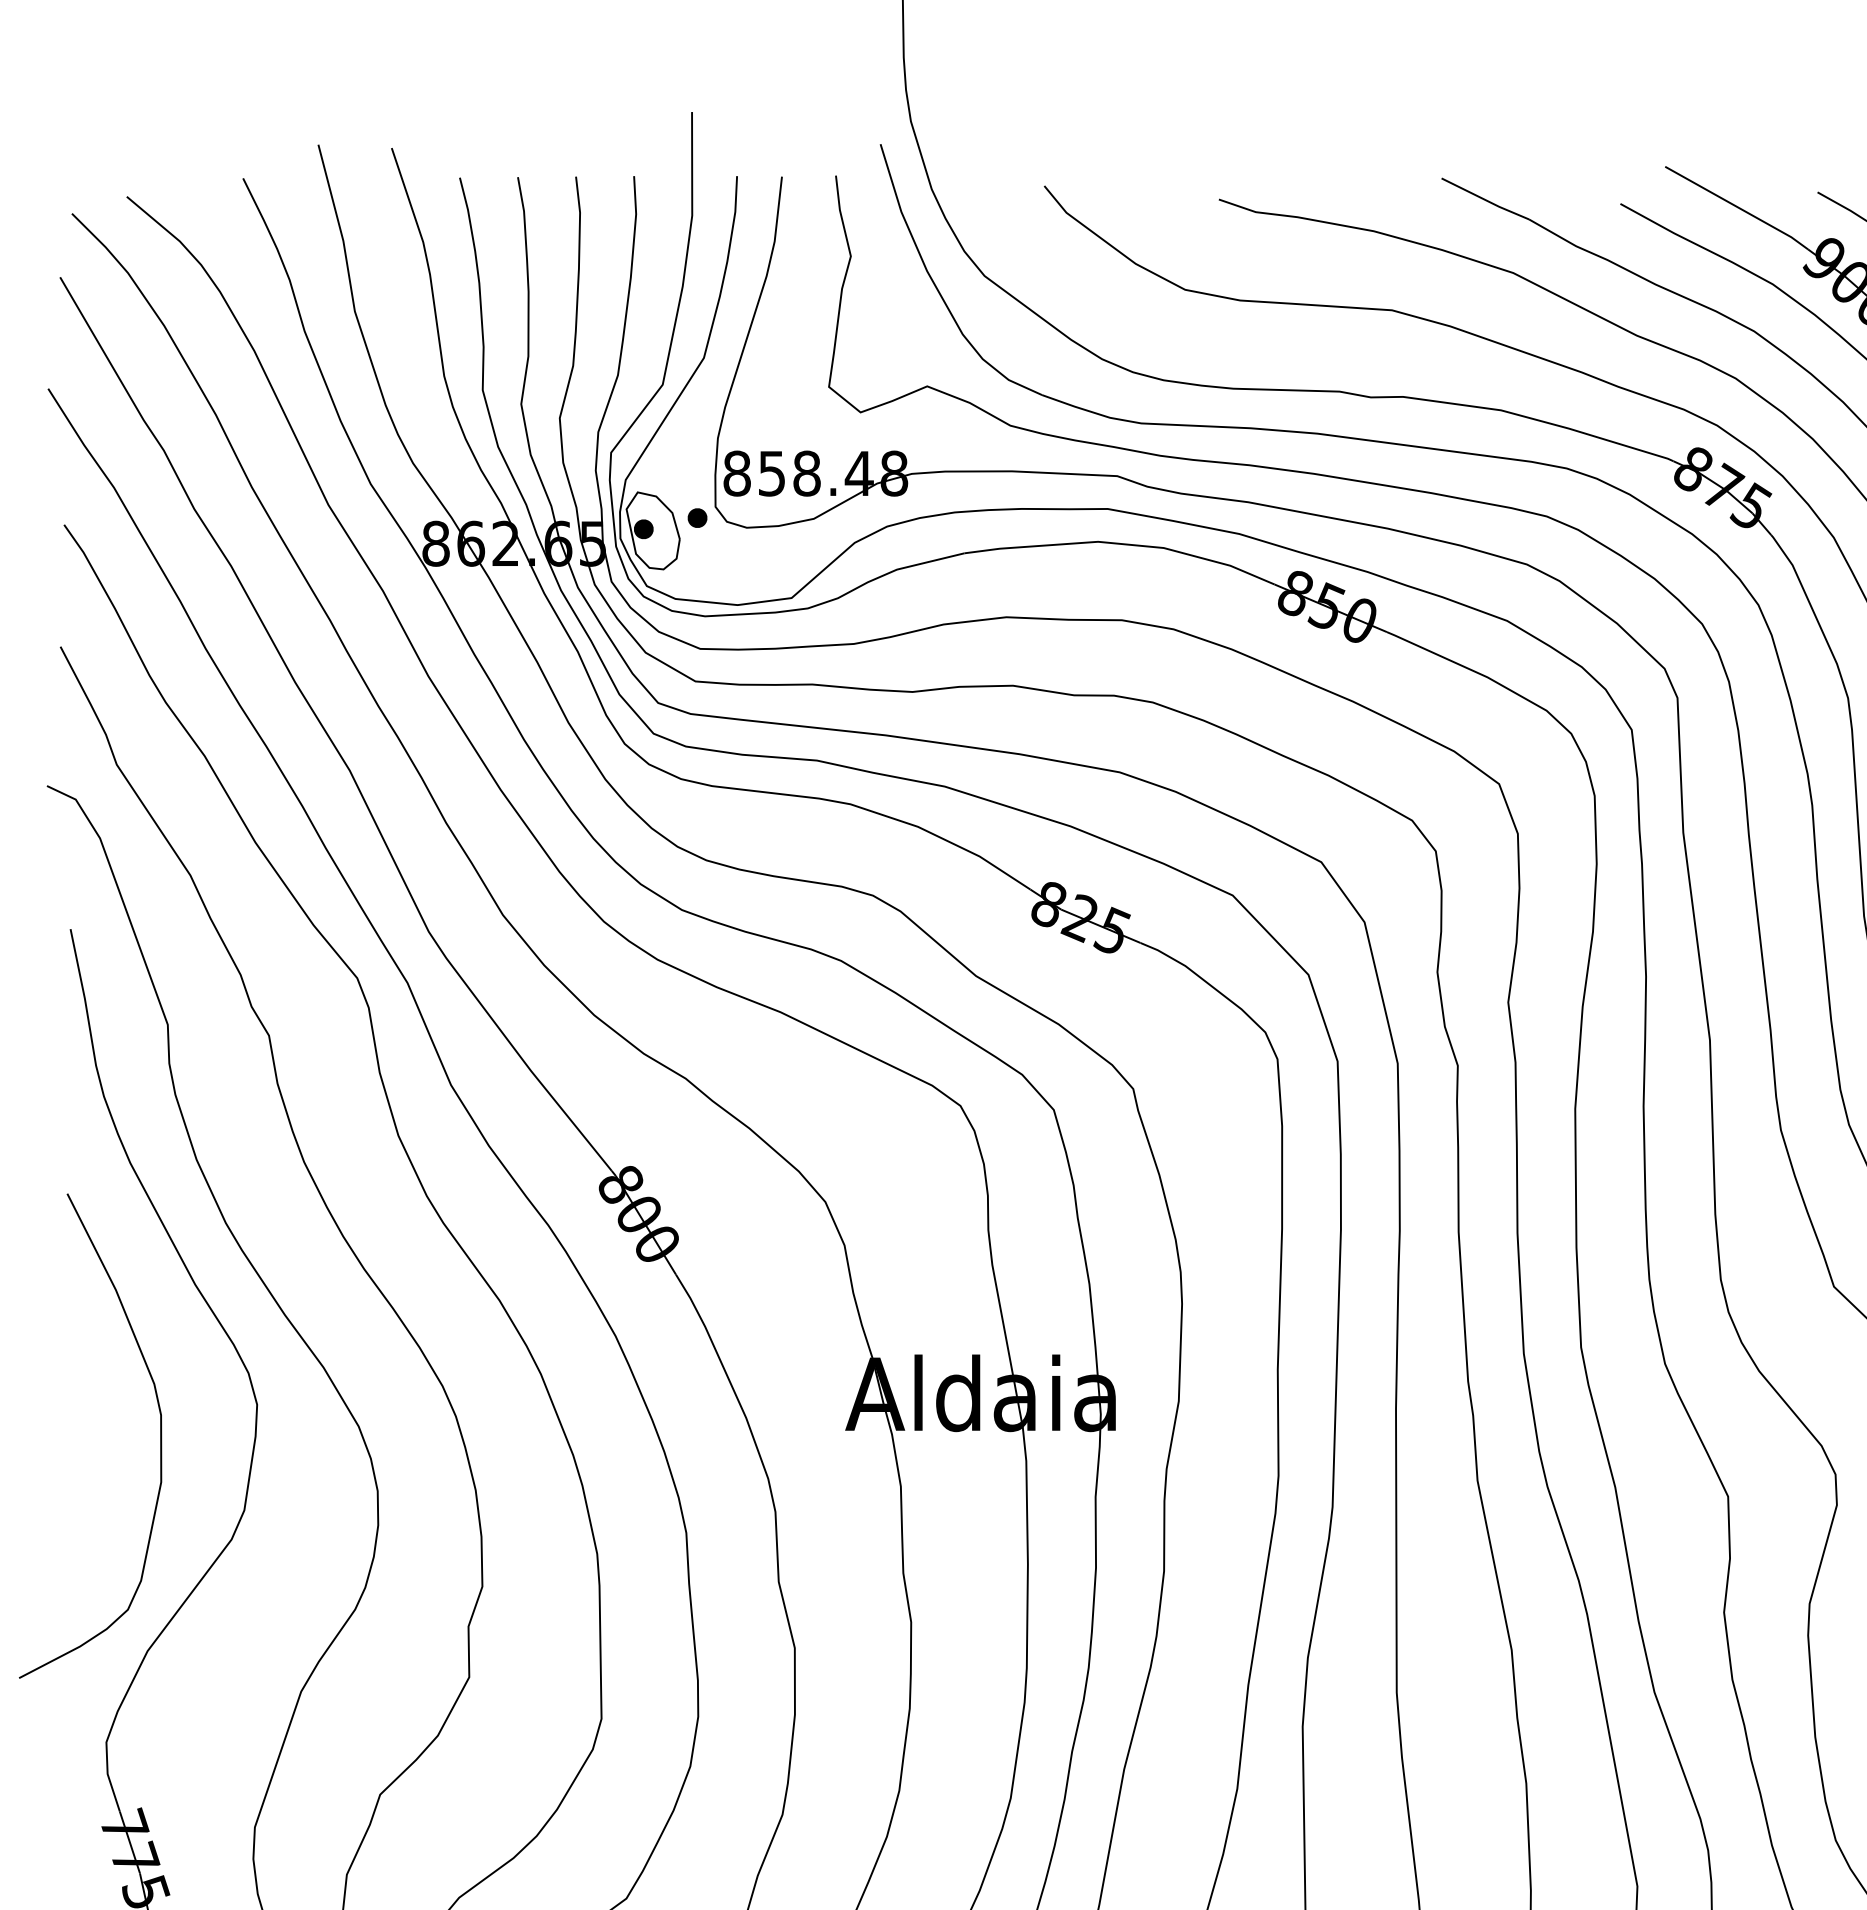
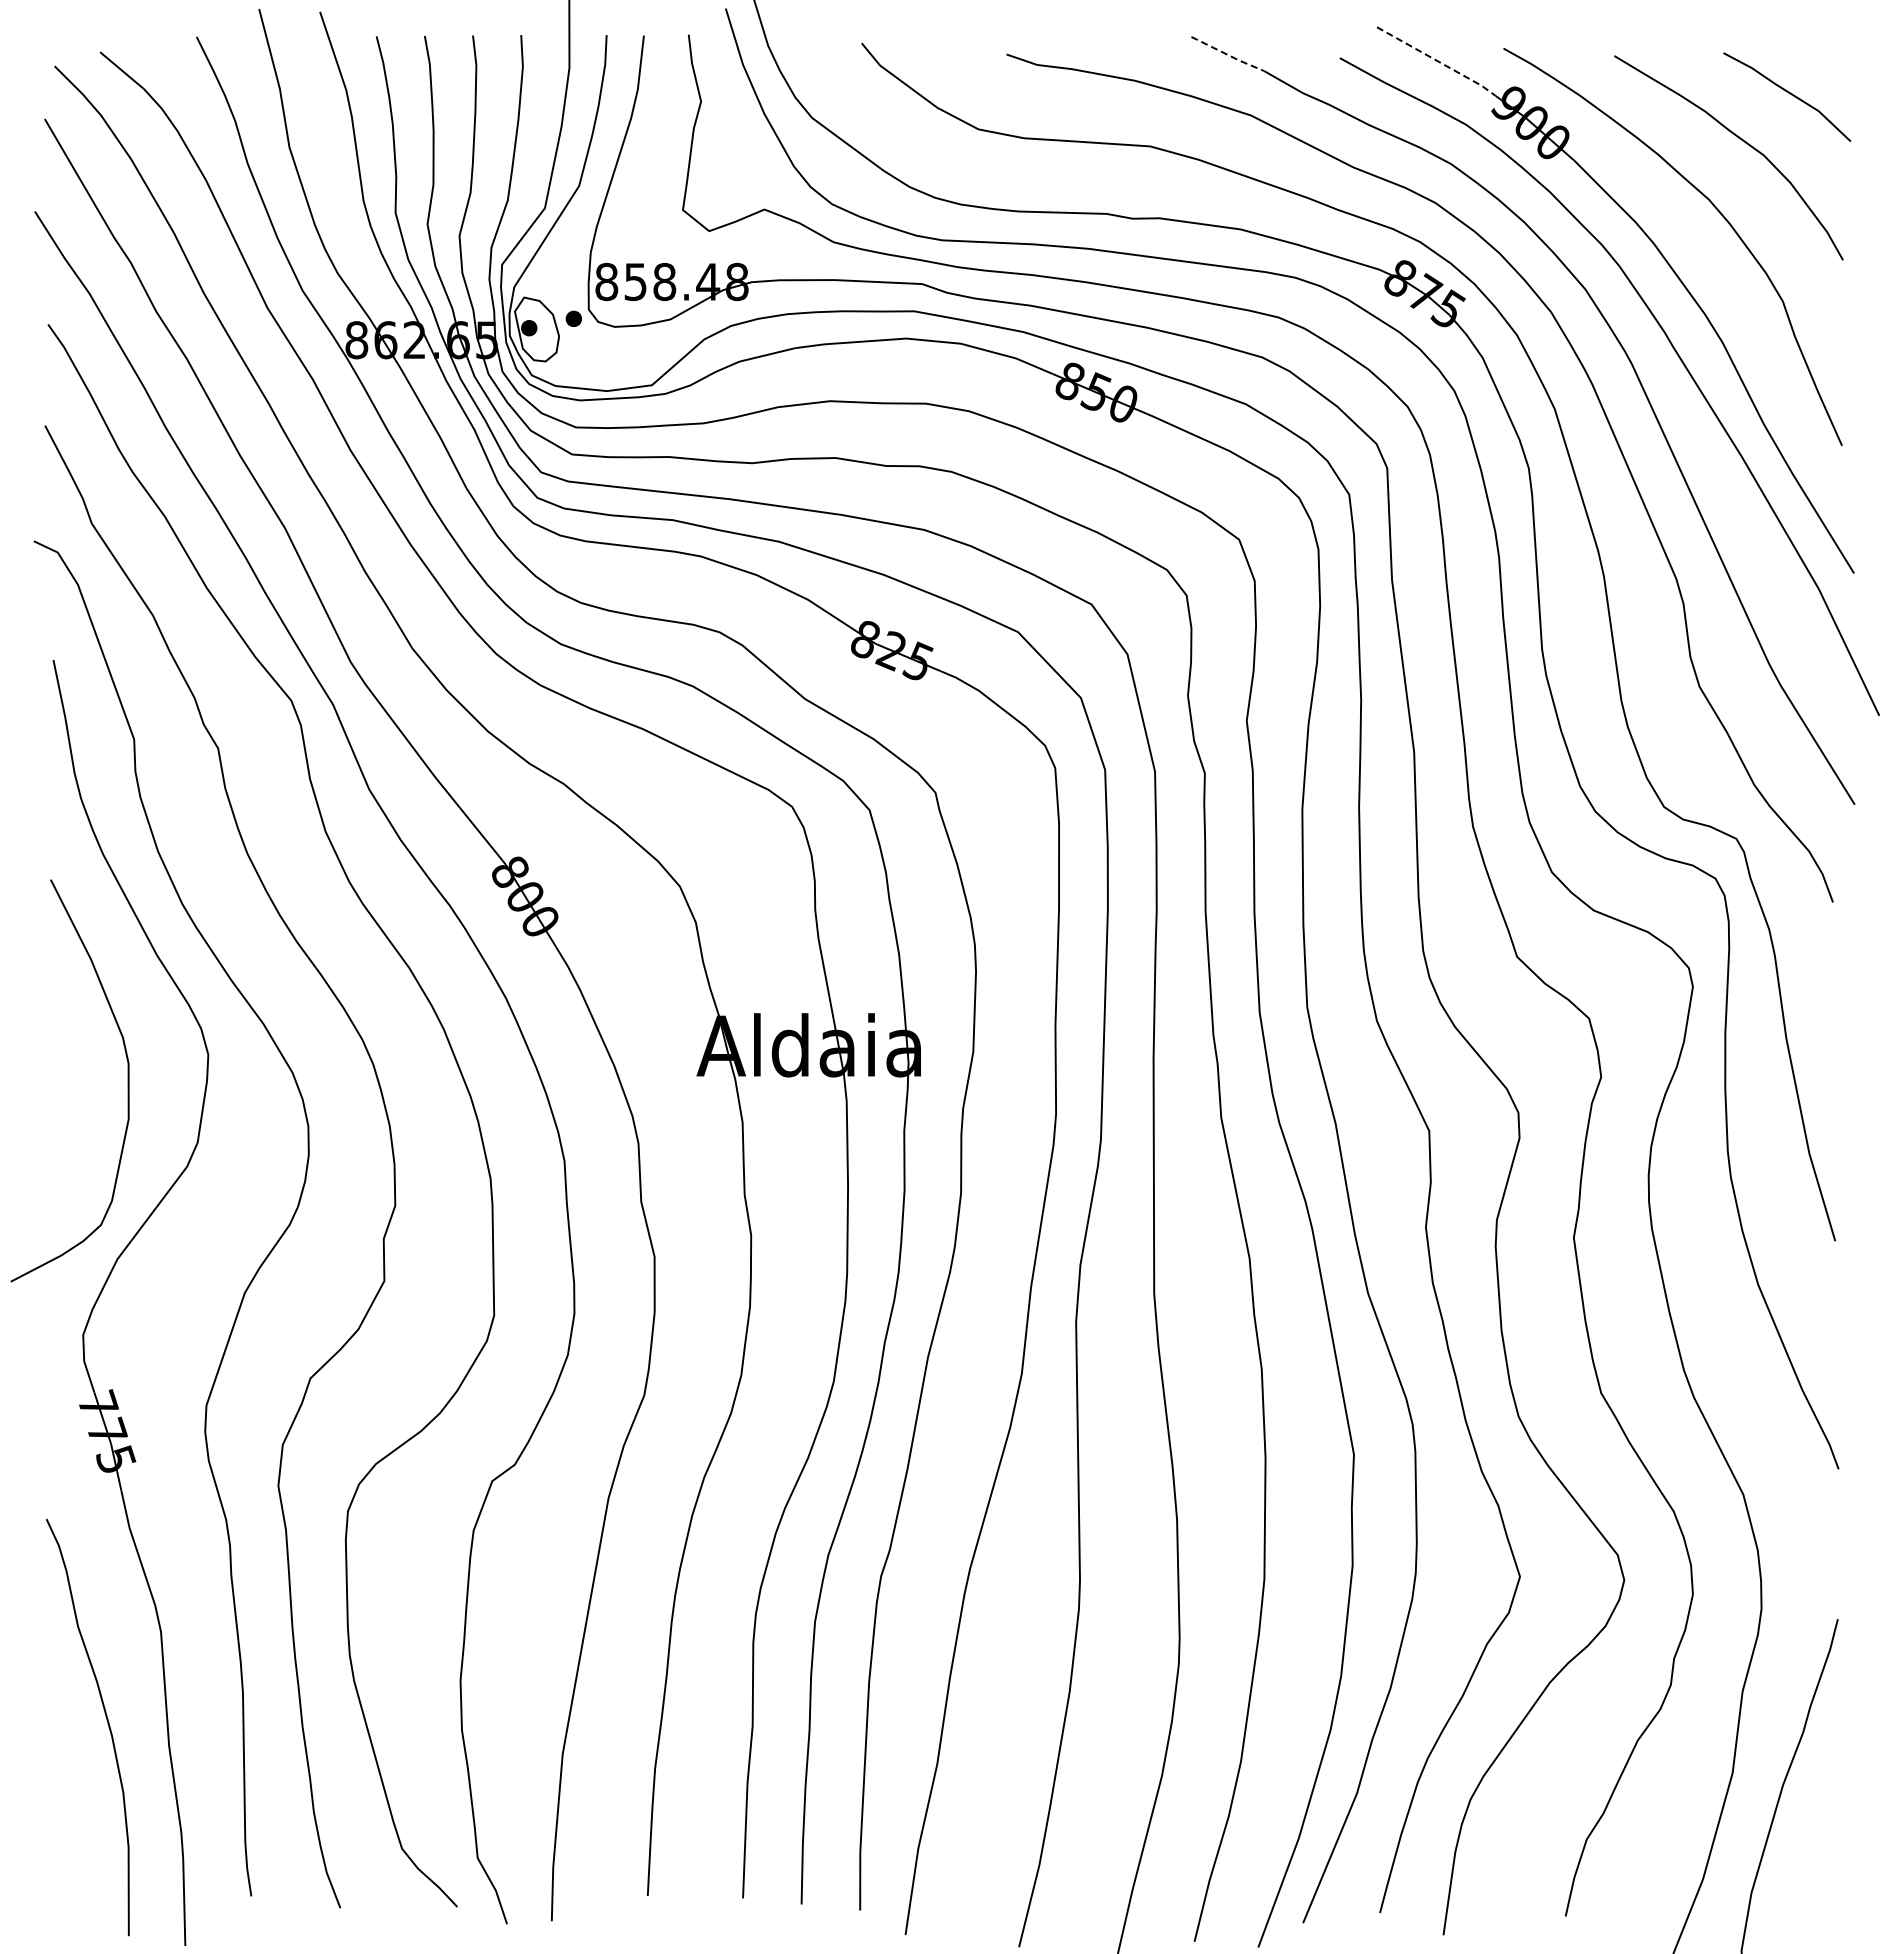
line: (1485, 199) -> (1227, 54), solid -> dashed
line: (1739, 207) -> (1438, 61), solid -> dashed

